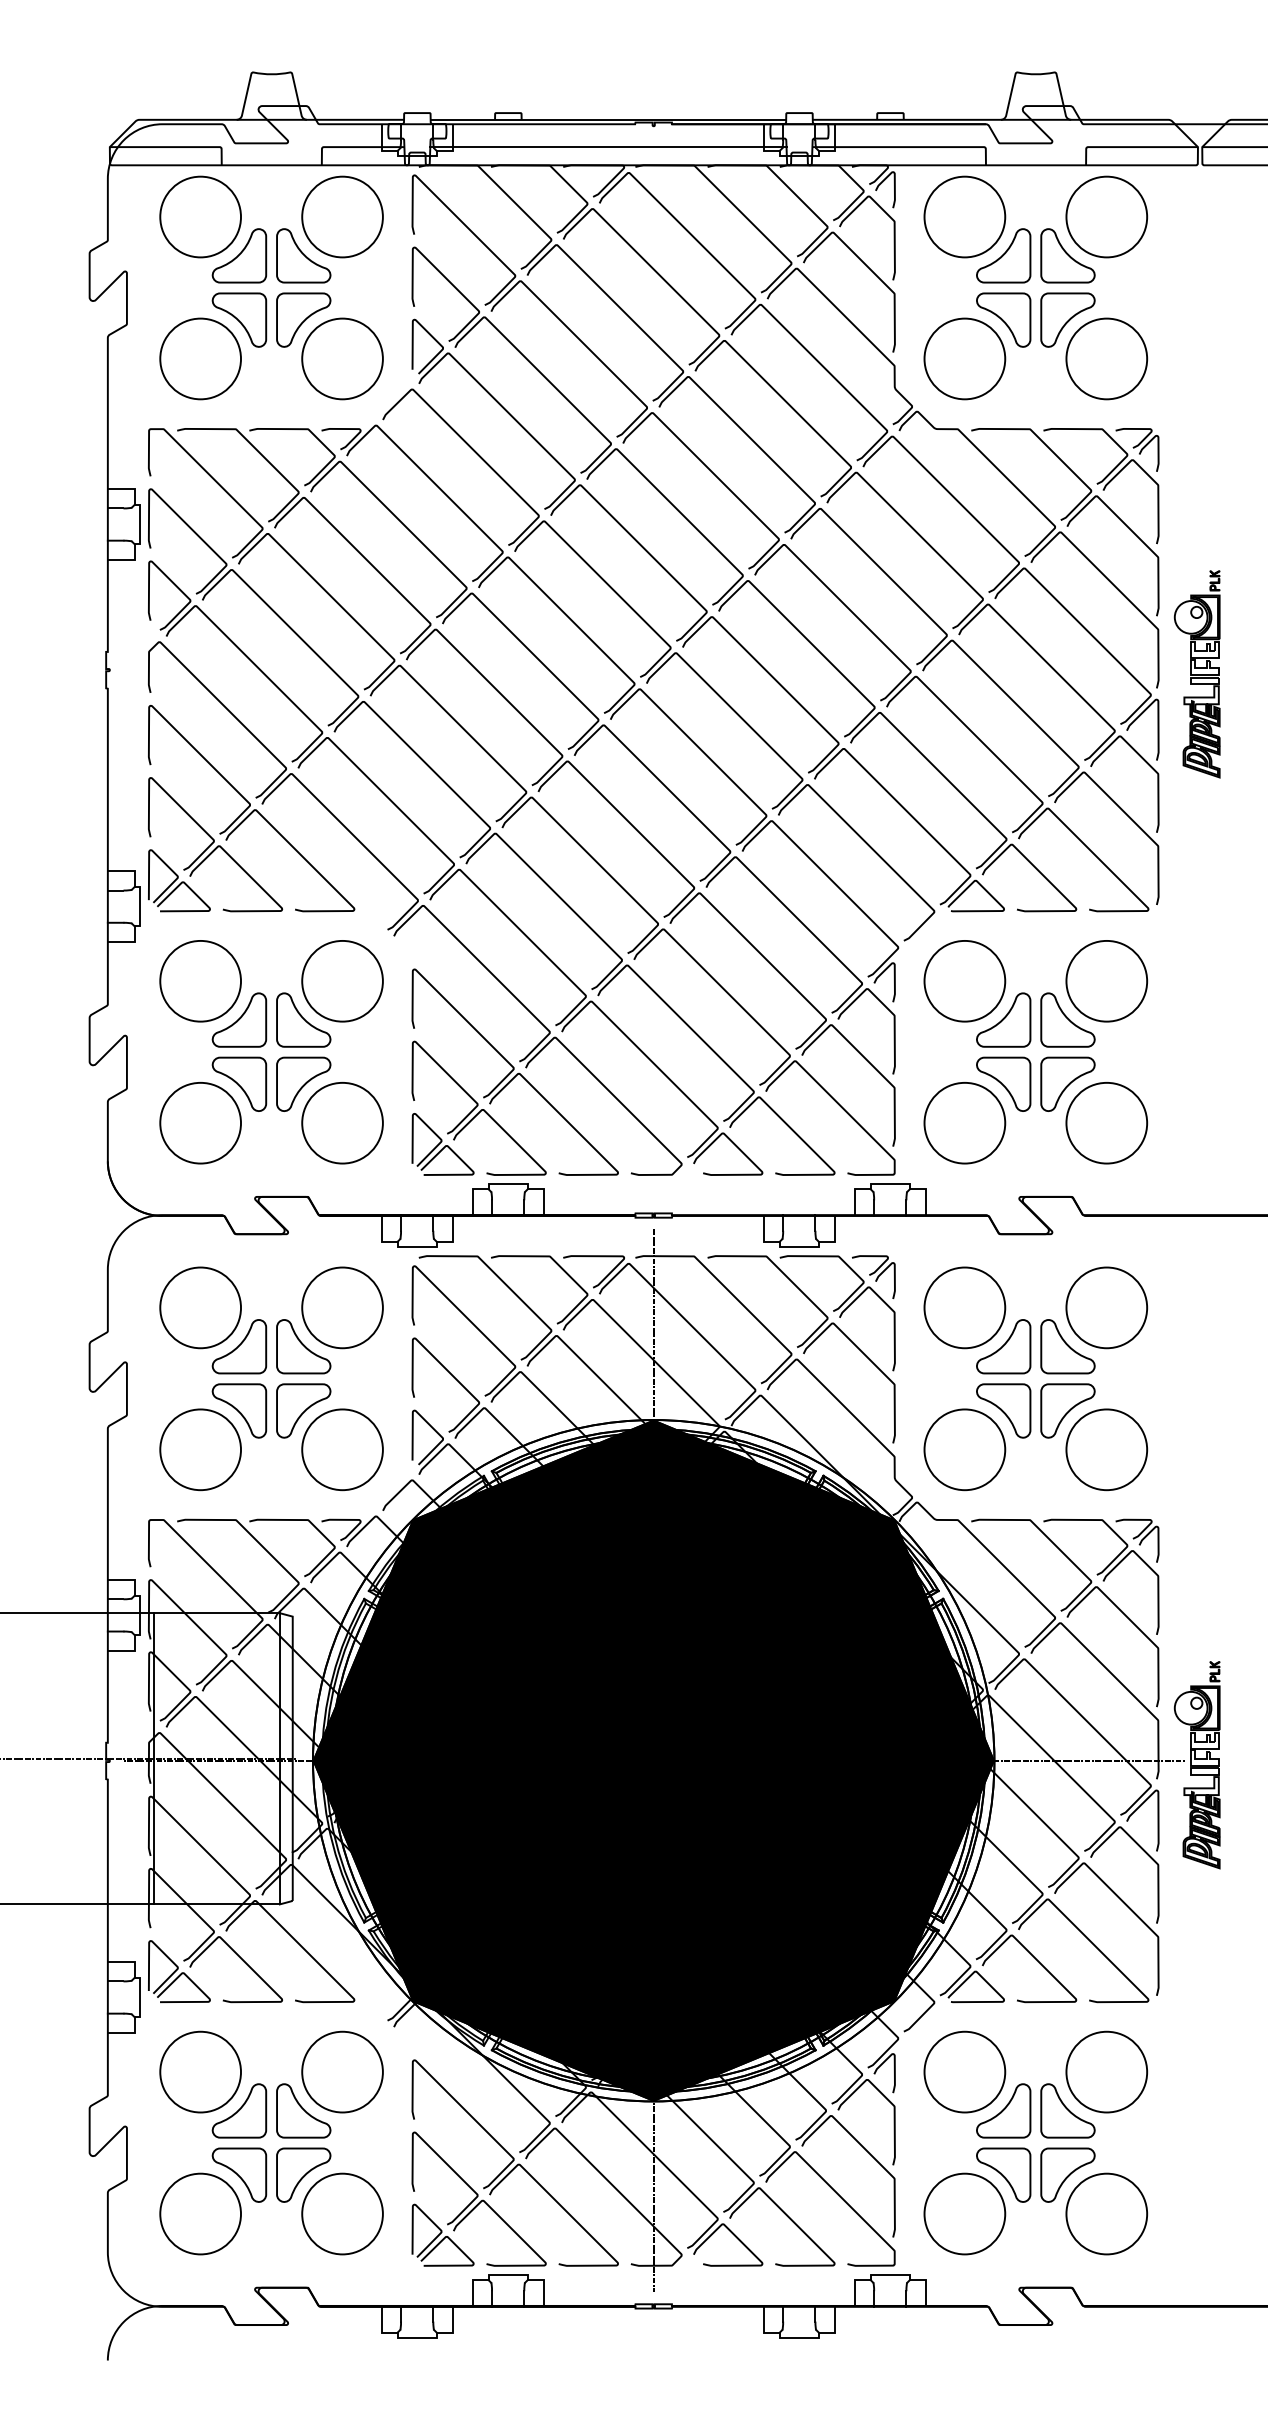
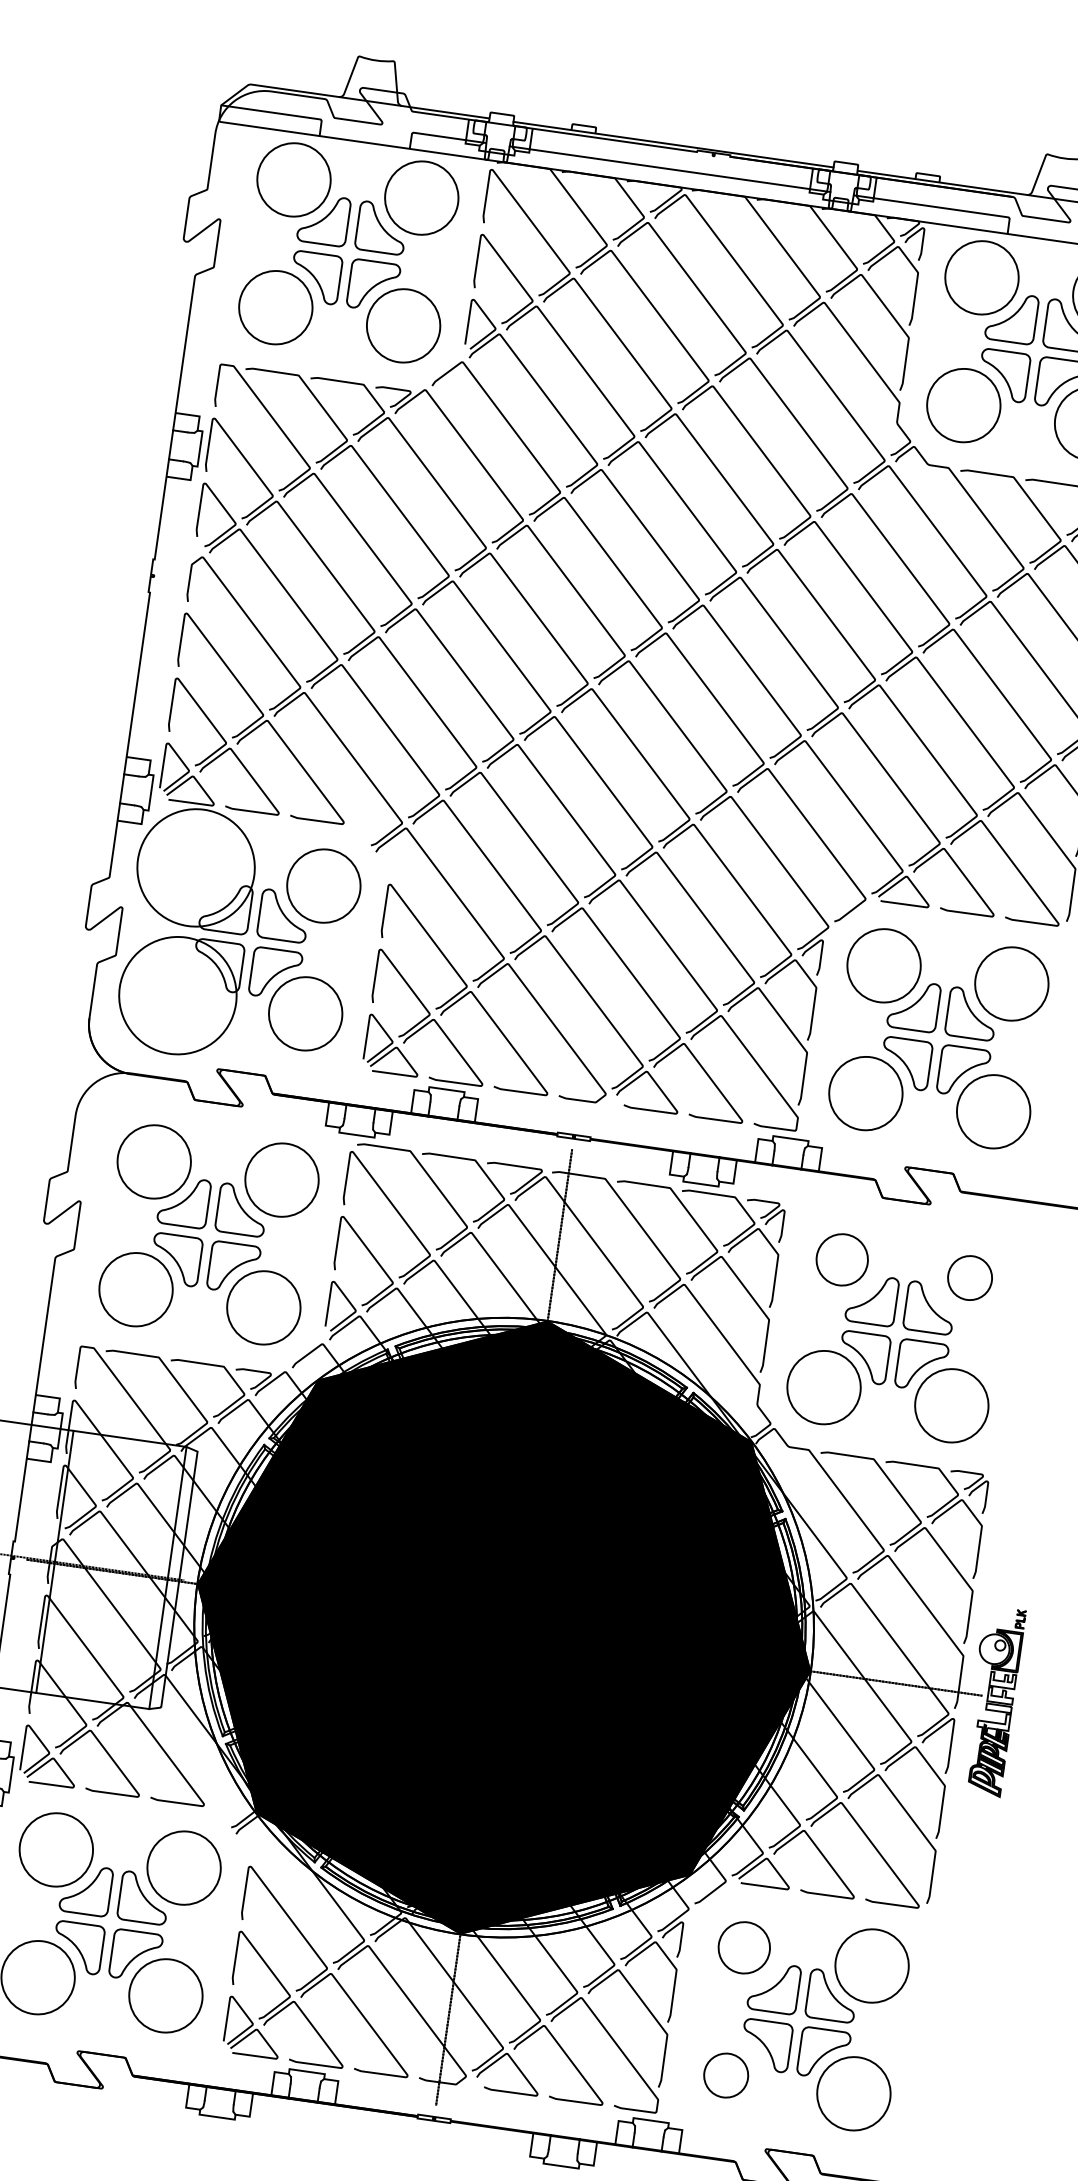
circle: (200, 980) -> (196, 867), size x1.6
circle: (200, 1122) -> (177, 995), size x1.6
circle: (964, 1307) -> (841, 1259), size x0.7
circle: (1106, 1307) -> (969, 1277), size x0.6
circle: (964, 2071) -> (744, 1947), size x0.7
circle: (964, 2213) -> (725, 2075), size x0.6

